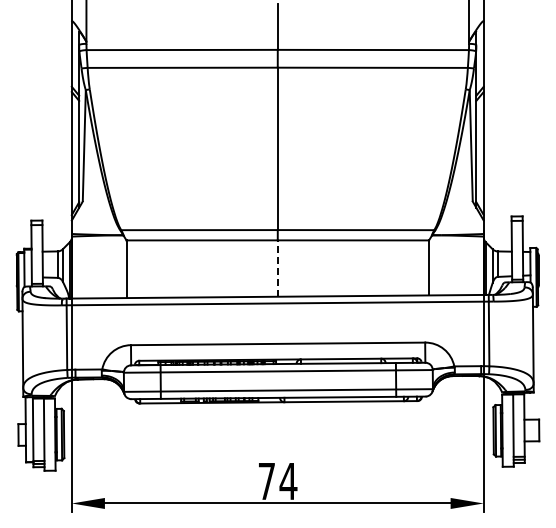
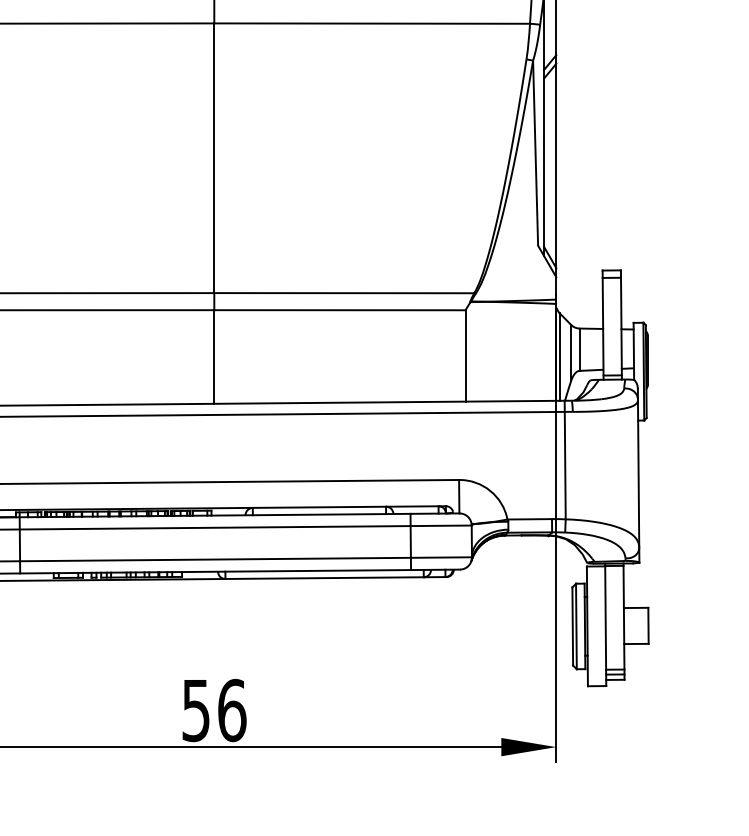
line: (277, 268) -> (213, 356), dashed -> solid
text: (277, 481) -> (213, 710), 74 -> 56

